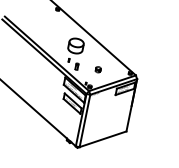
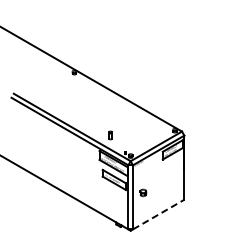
part: (75, 50) -> (104, 116), removed
part: (98, 69) -> (143, 192), moved
line: (102, 139) -> (158, 214), solid -> dashed

